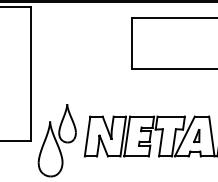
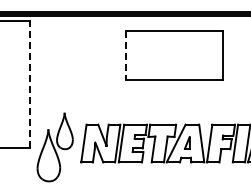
line: (131, 43) -> (125, 55), solid -> dashed
line: (30, 73) -> (29, 83), solid -> dashed

